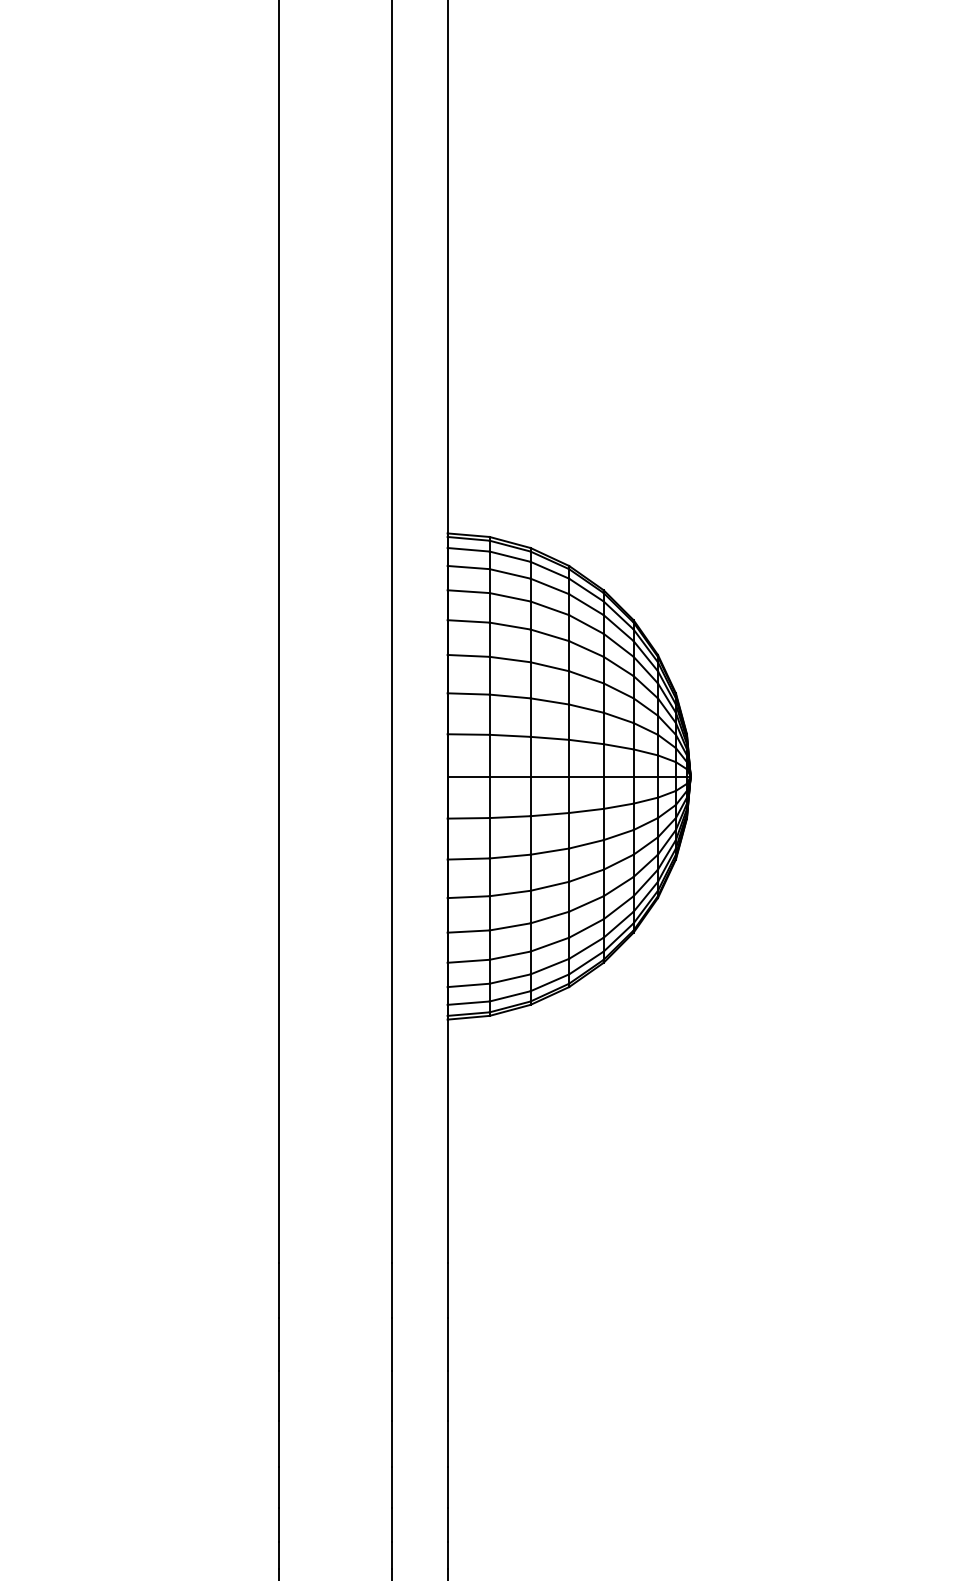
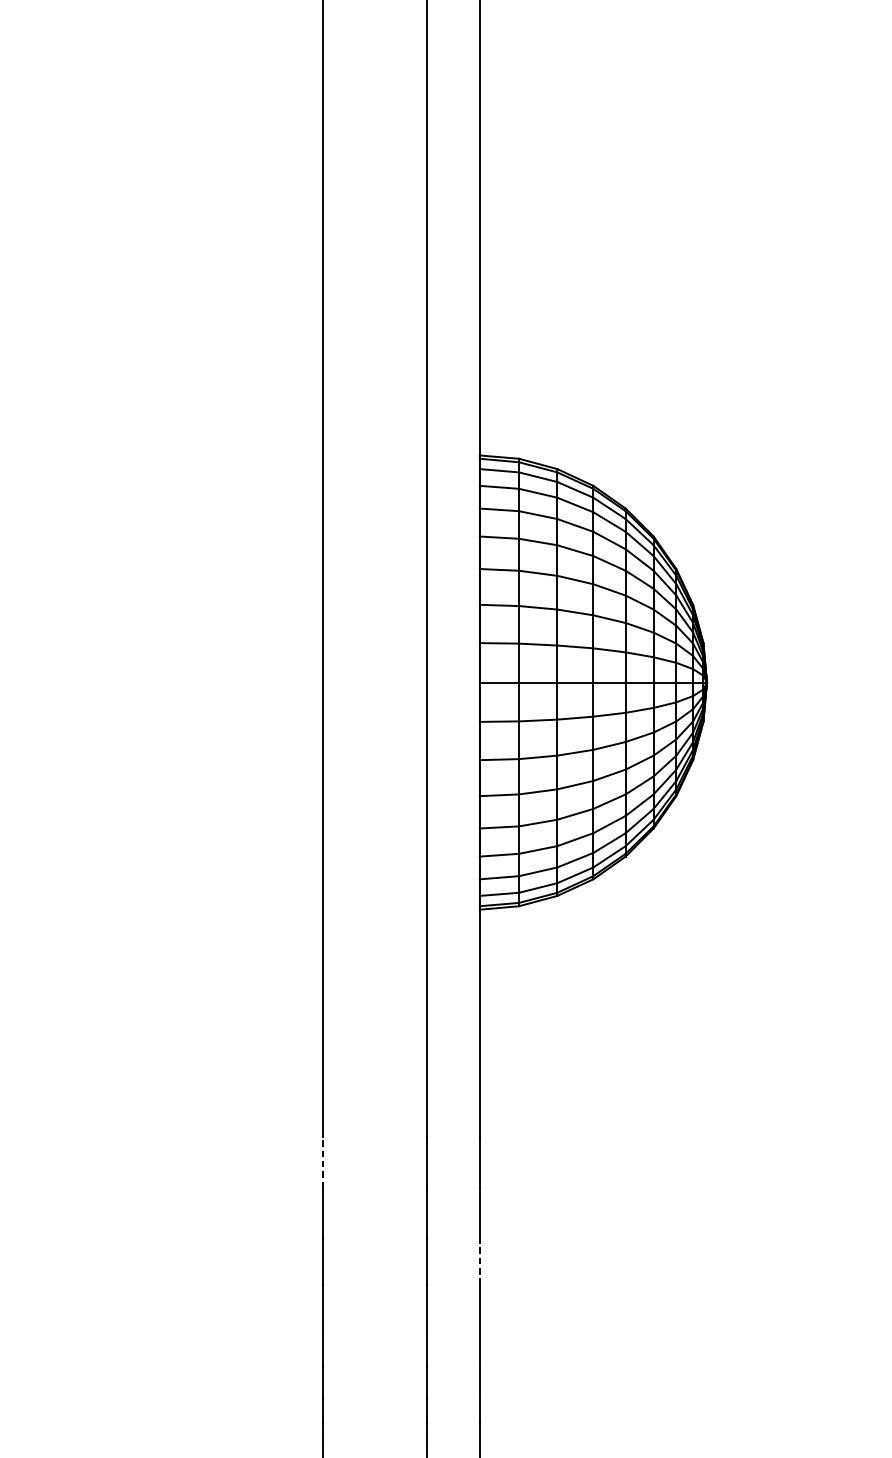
line: (279, 1289) -> (322, 1161), solid -> dashed
line: (447, 1395) -> (479, 1260), solid -> dashed

